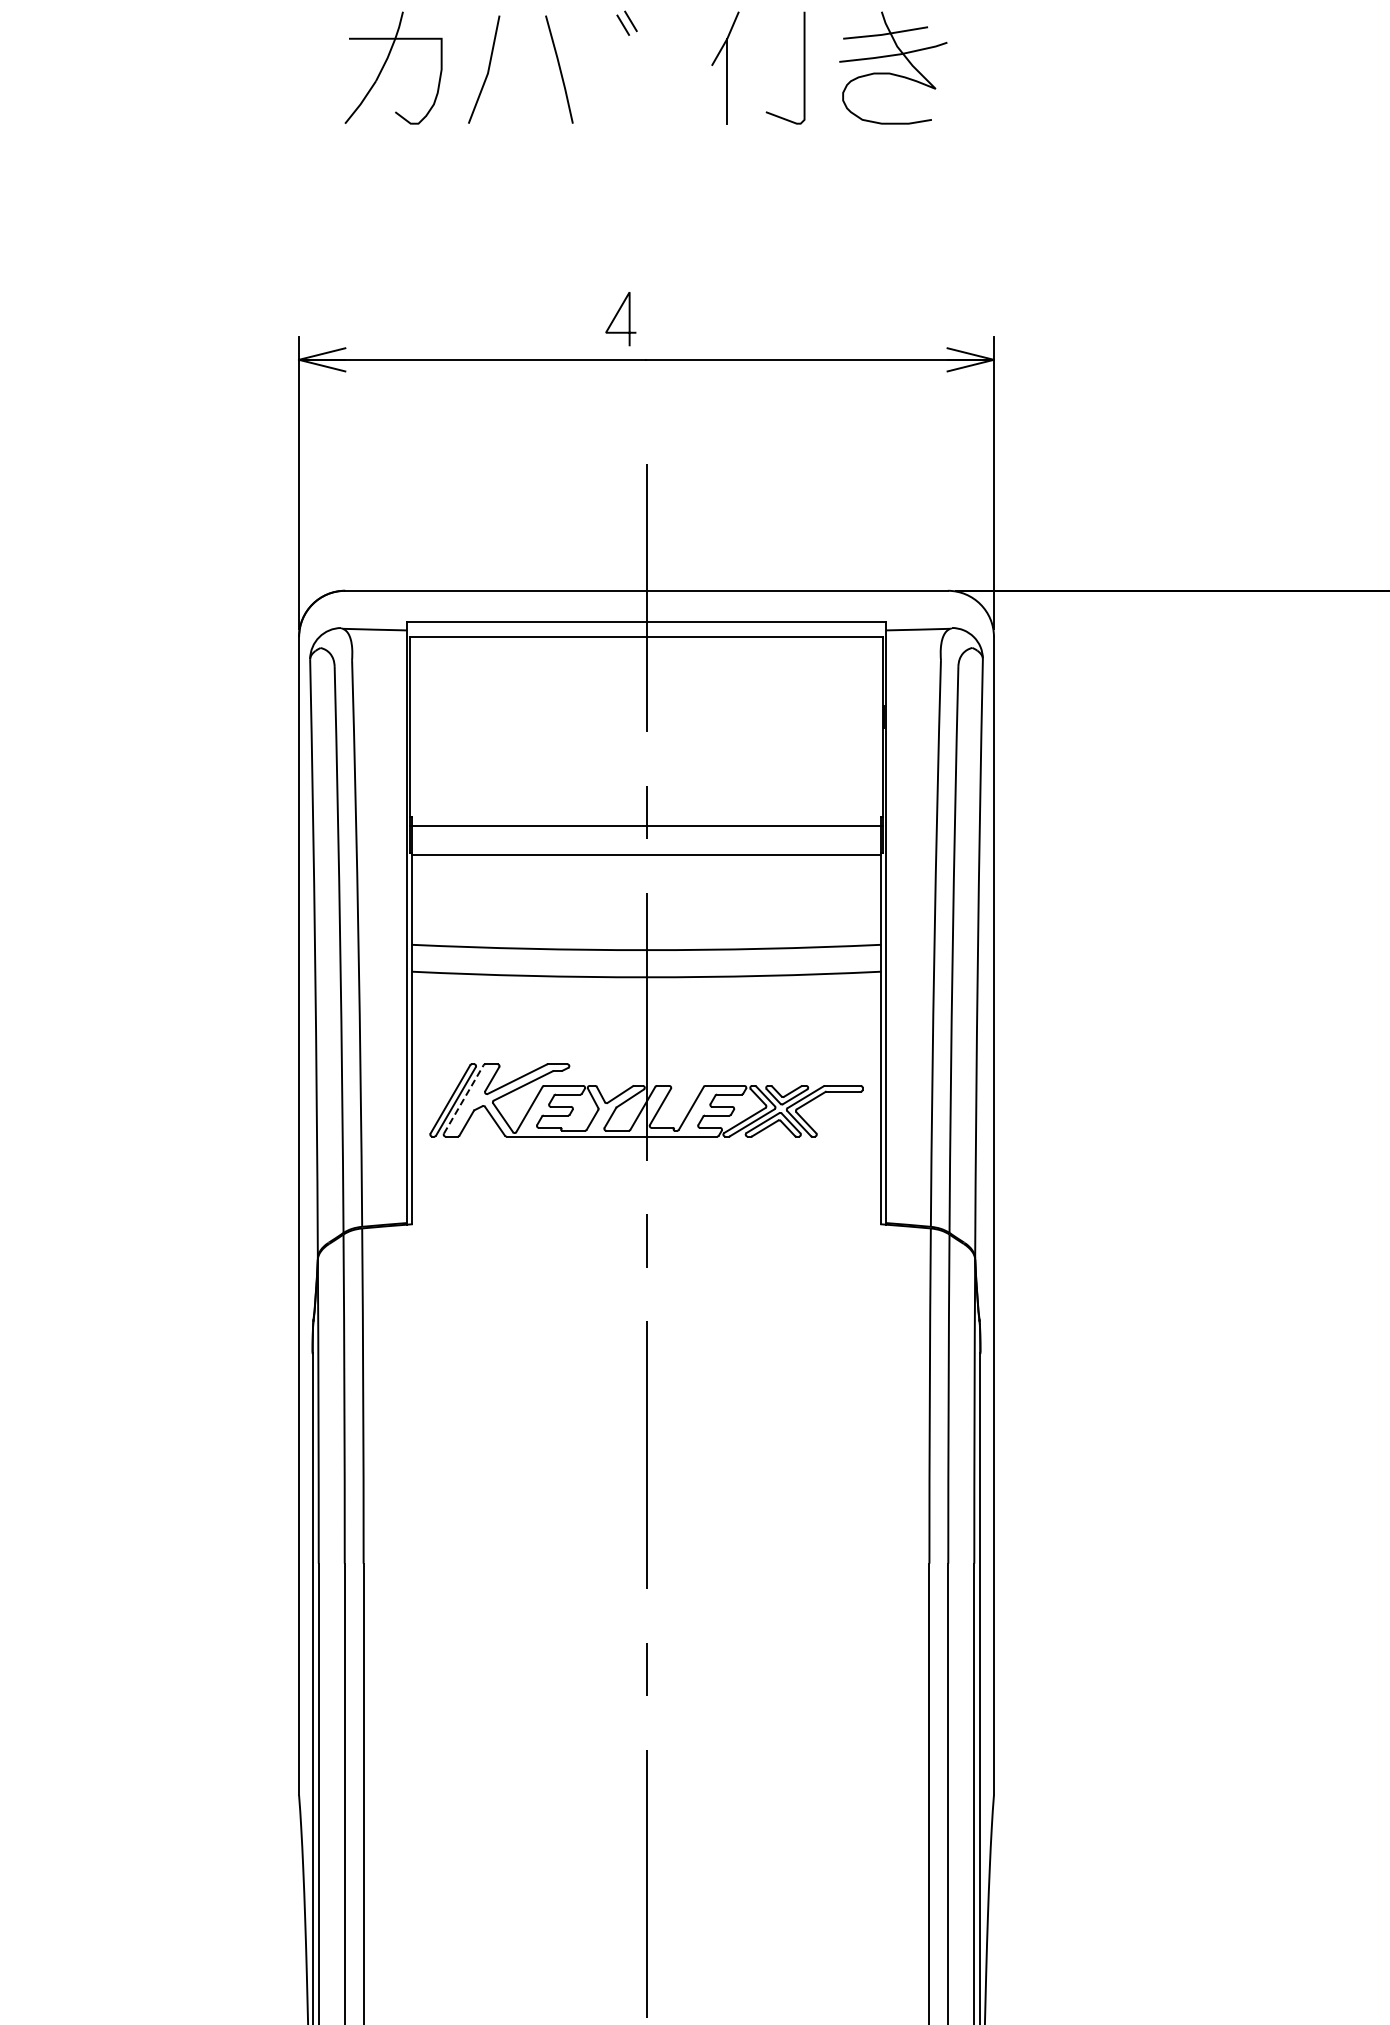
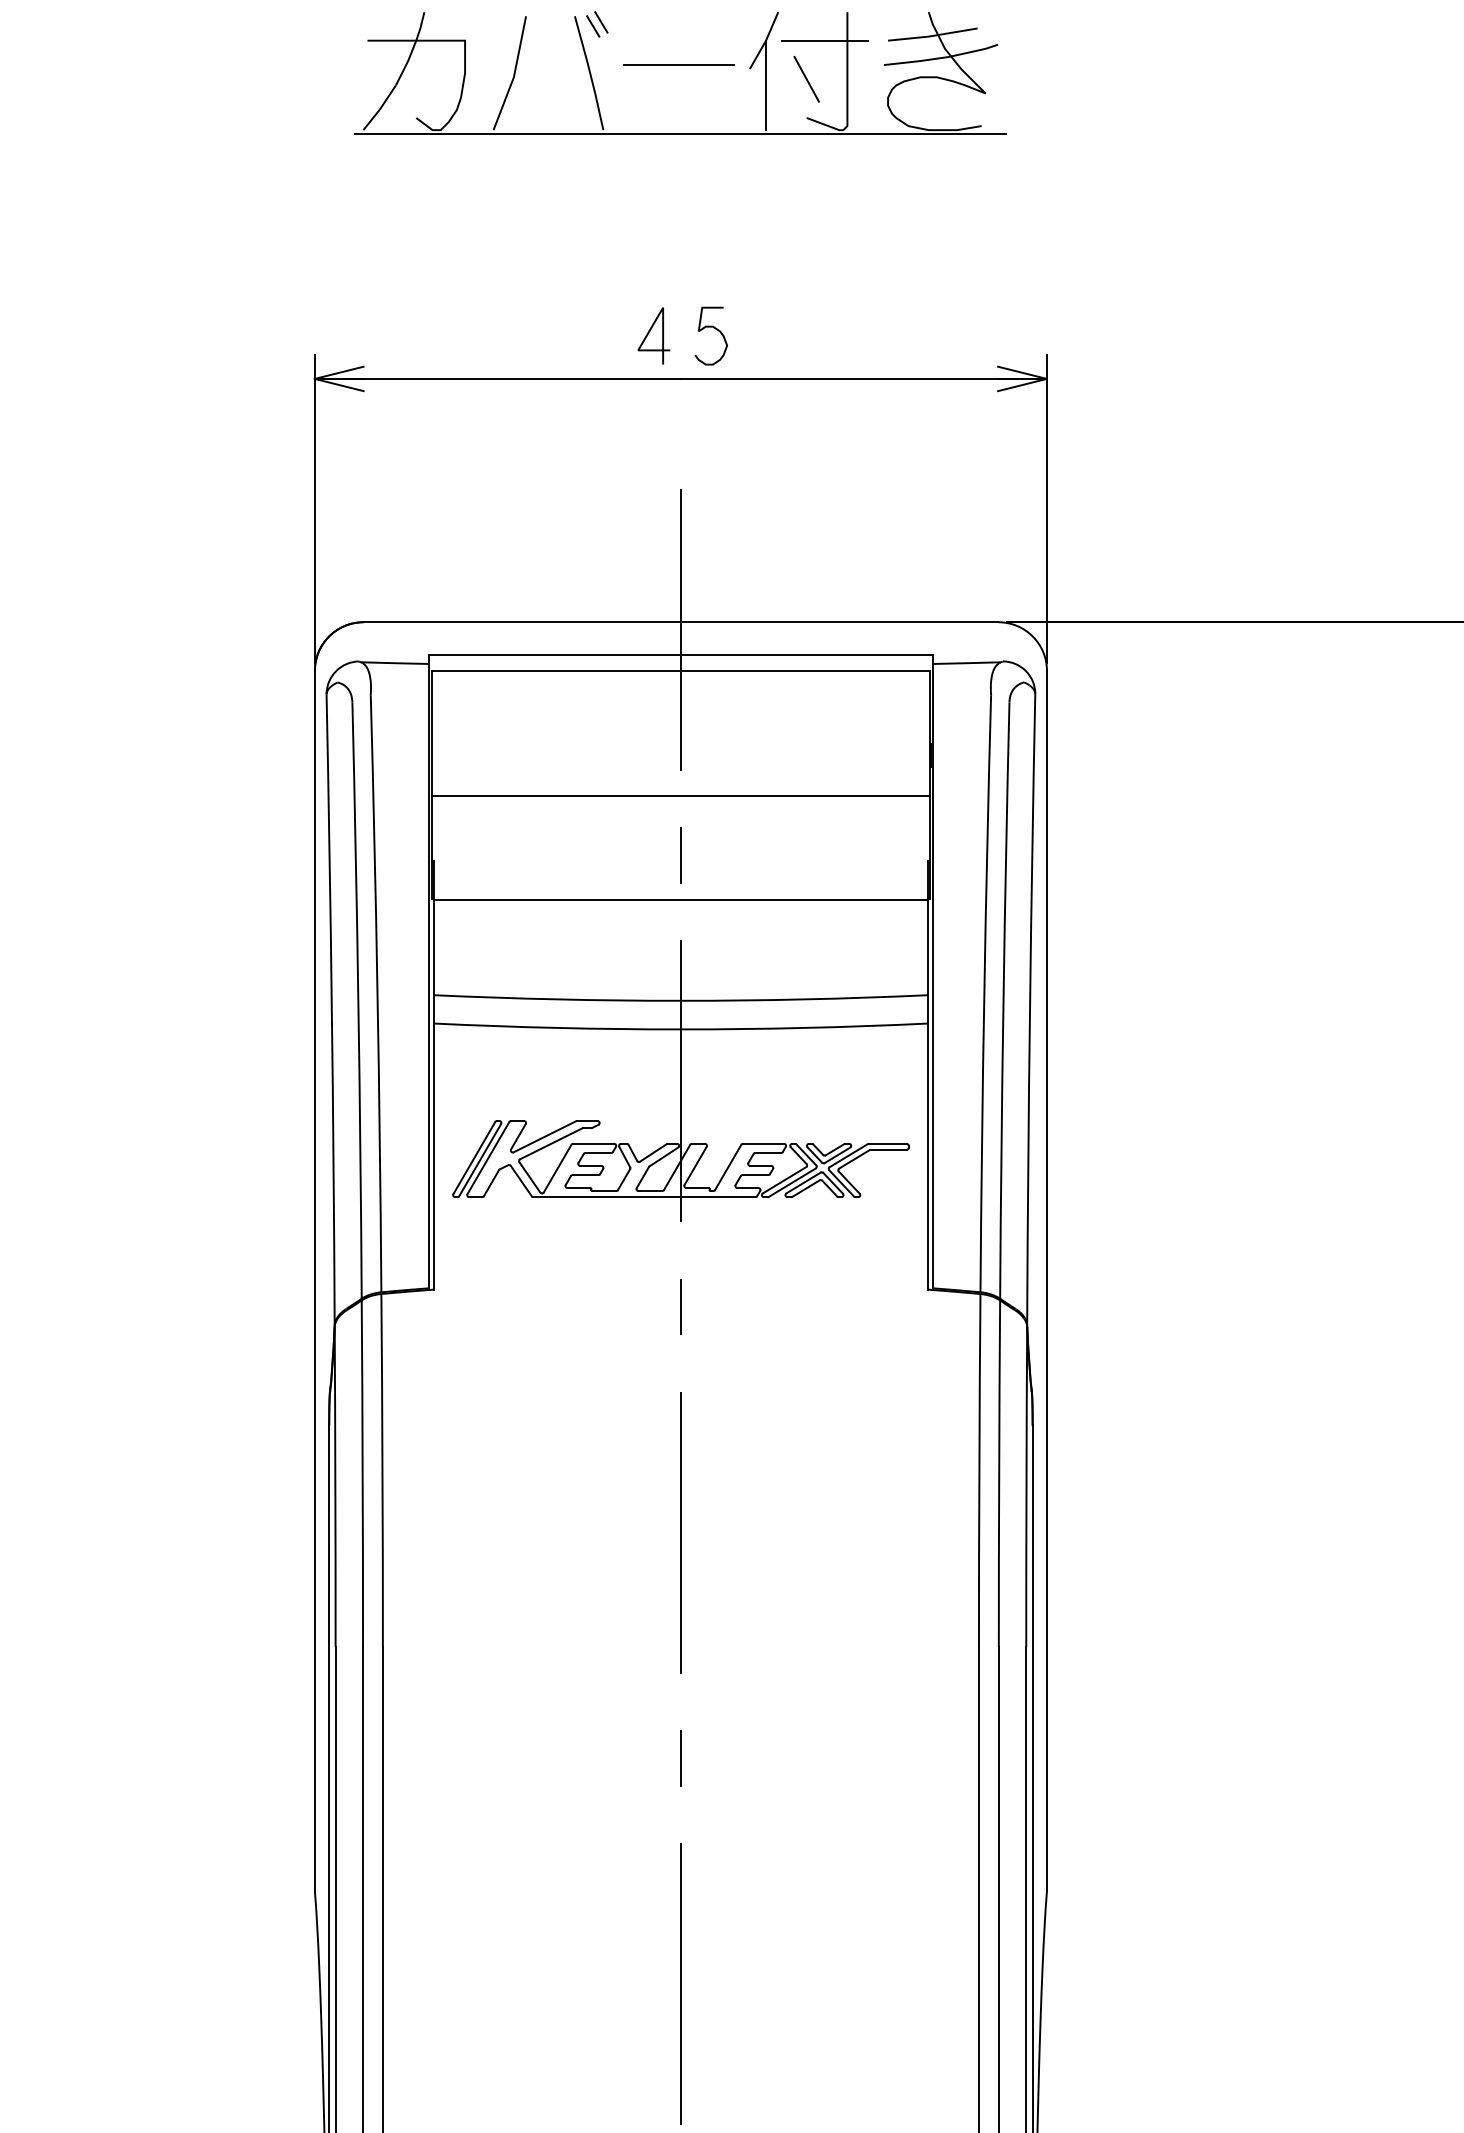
part: (626, 22) -> (596, 23), moved
line: (782, 38) -> (824, 40), added
line: (644, 61) -> (678, 64), added
line: (765, 75) -> (806, 79), added
line: (646, 127) -> (680, 134), added
curve: (679, 313) -> (715, 330), added
line: (646, 825) -> (680, 795), moved
line: (463, 1099) -> (488, 1158), dashed -> solid

